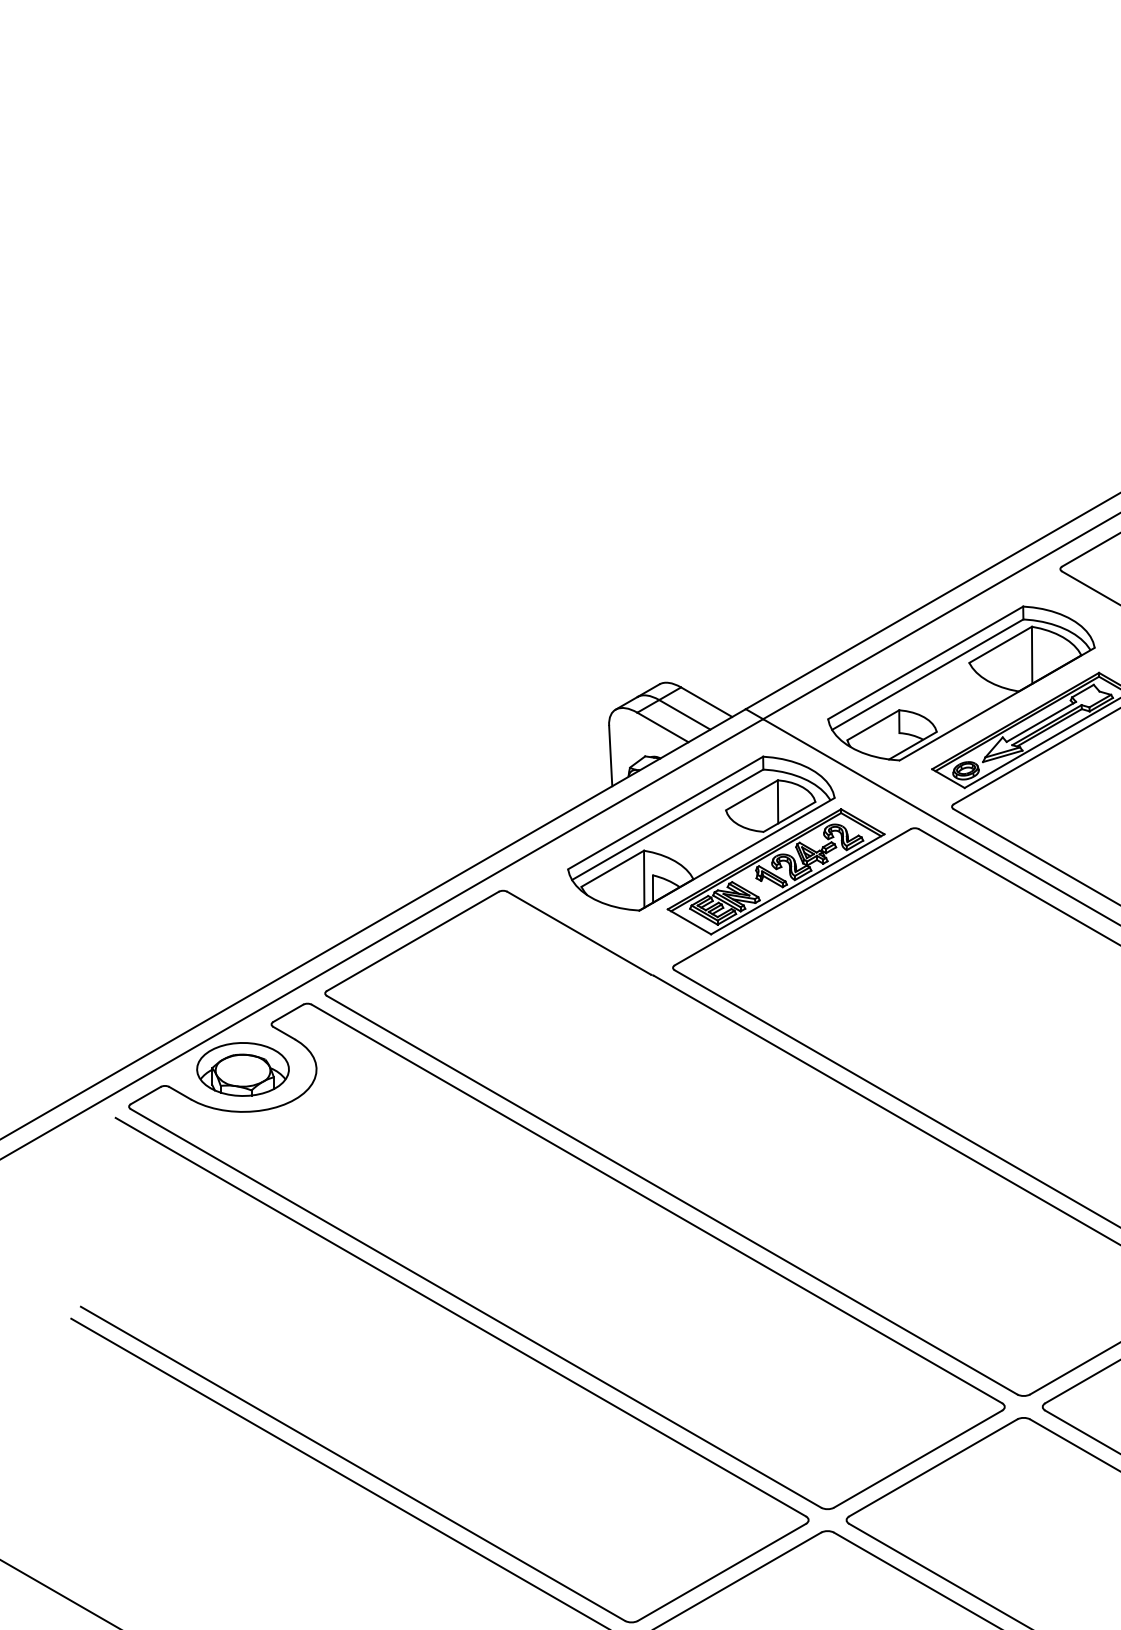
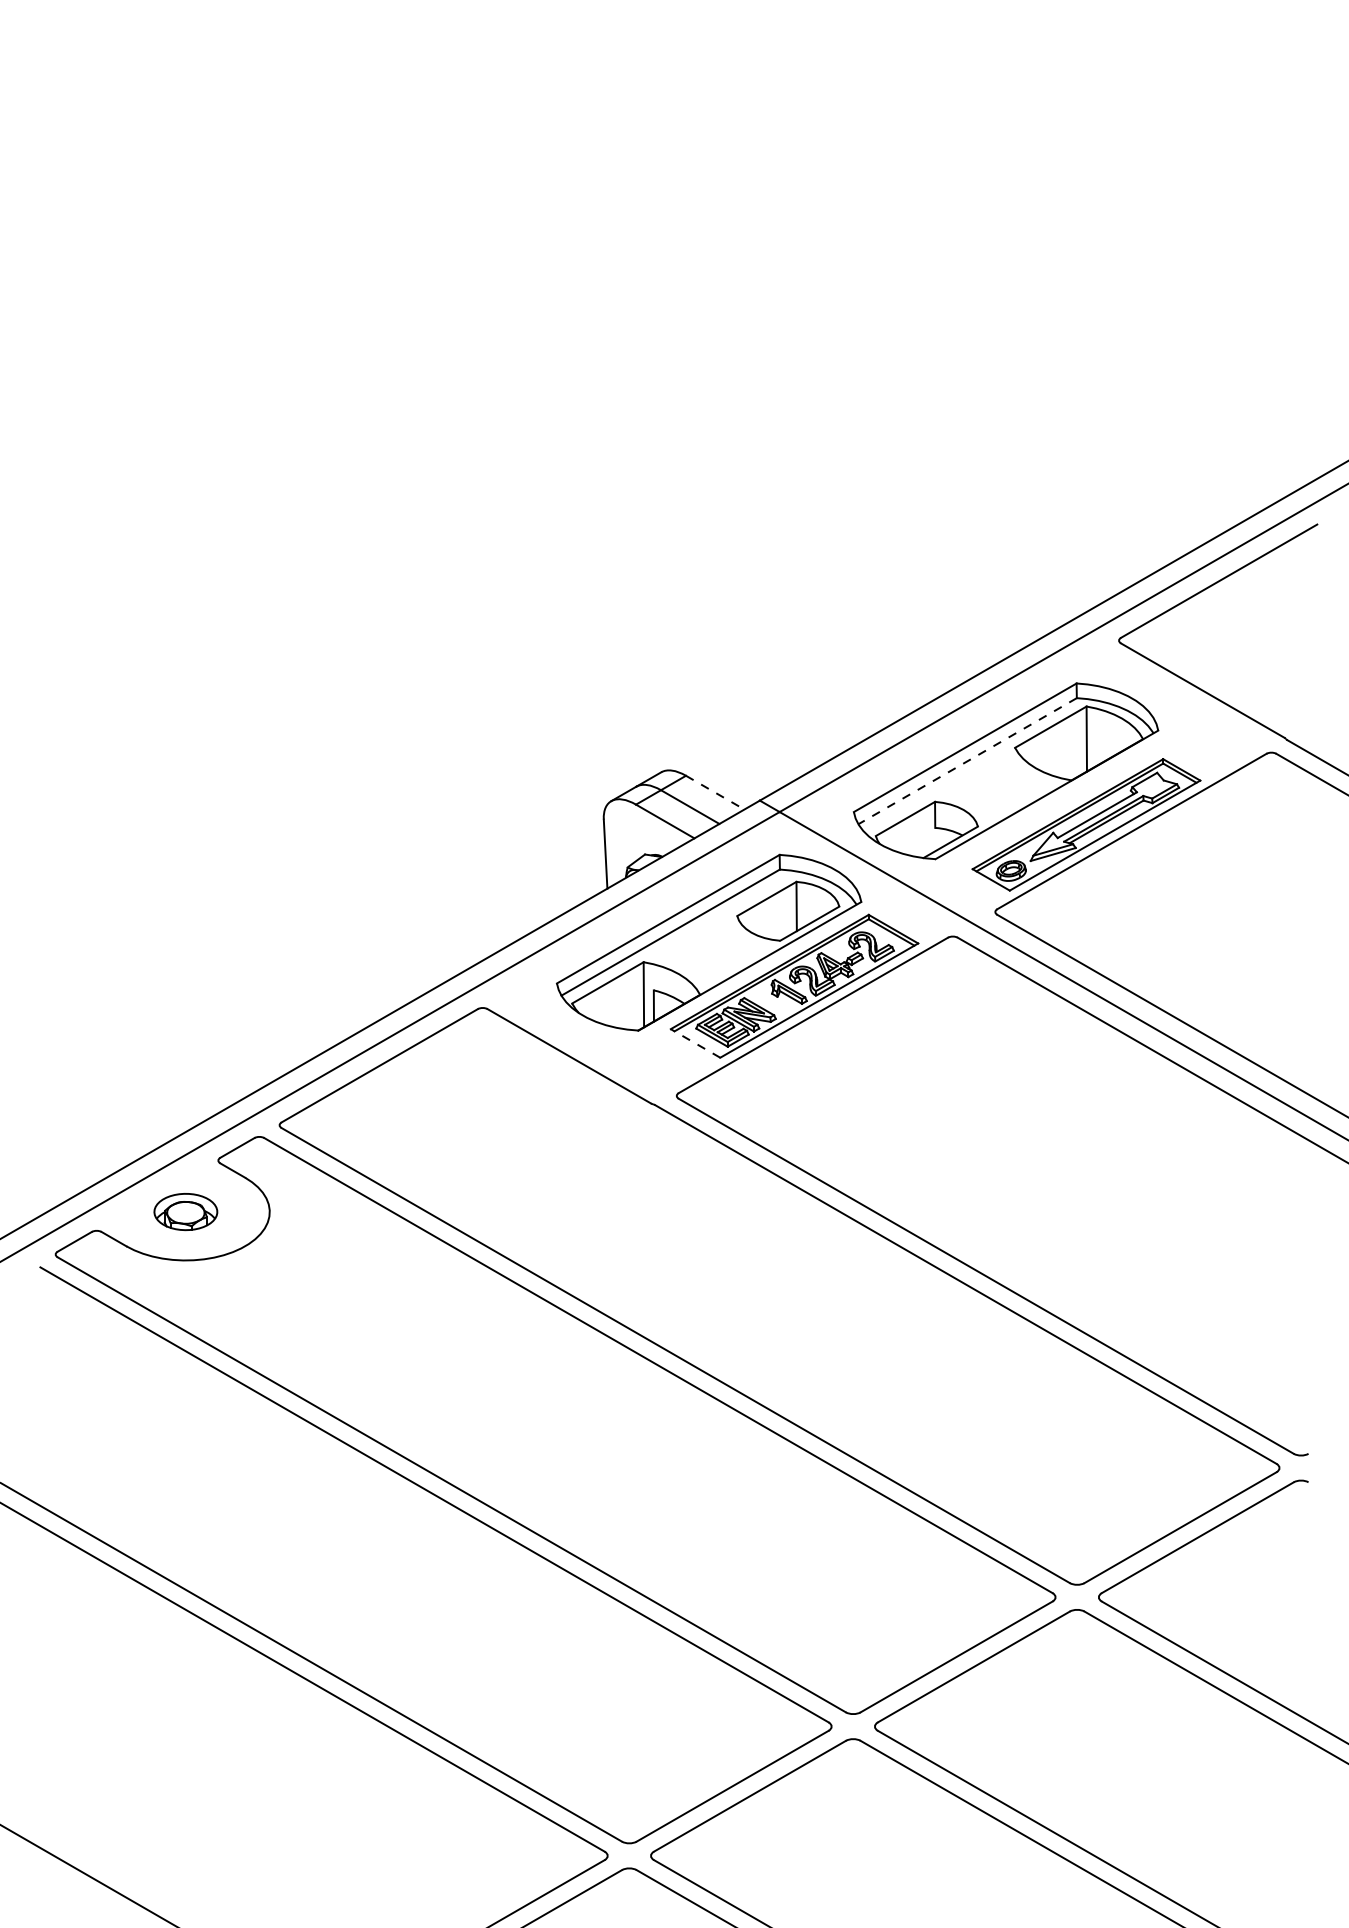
line: (927, 674) -> (967, 761), solid -> dashed
line: (706, 702) -> (715, 792), solid -> dashed
line: (689, 921) -> (695, 1043), solid -> dashed
part: (242, 1069) -> (185, 1211), size x0.6

